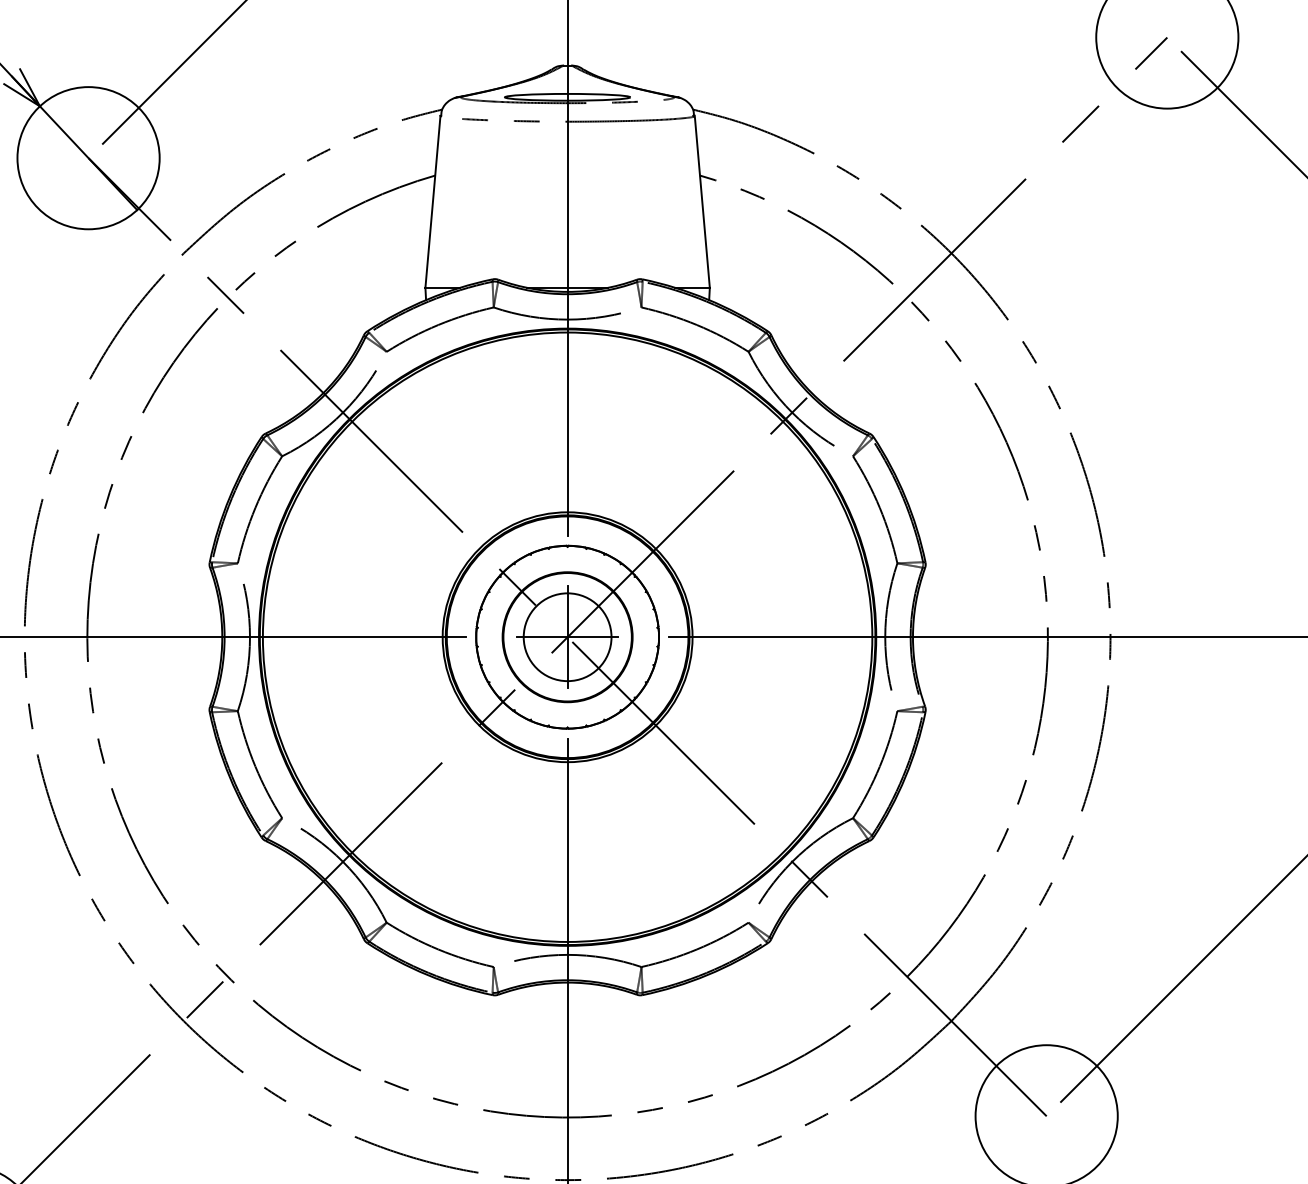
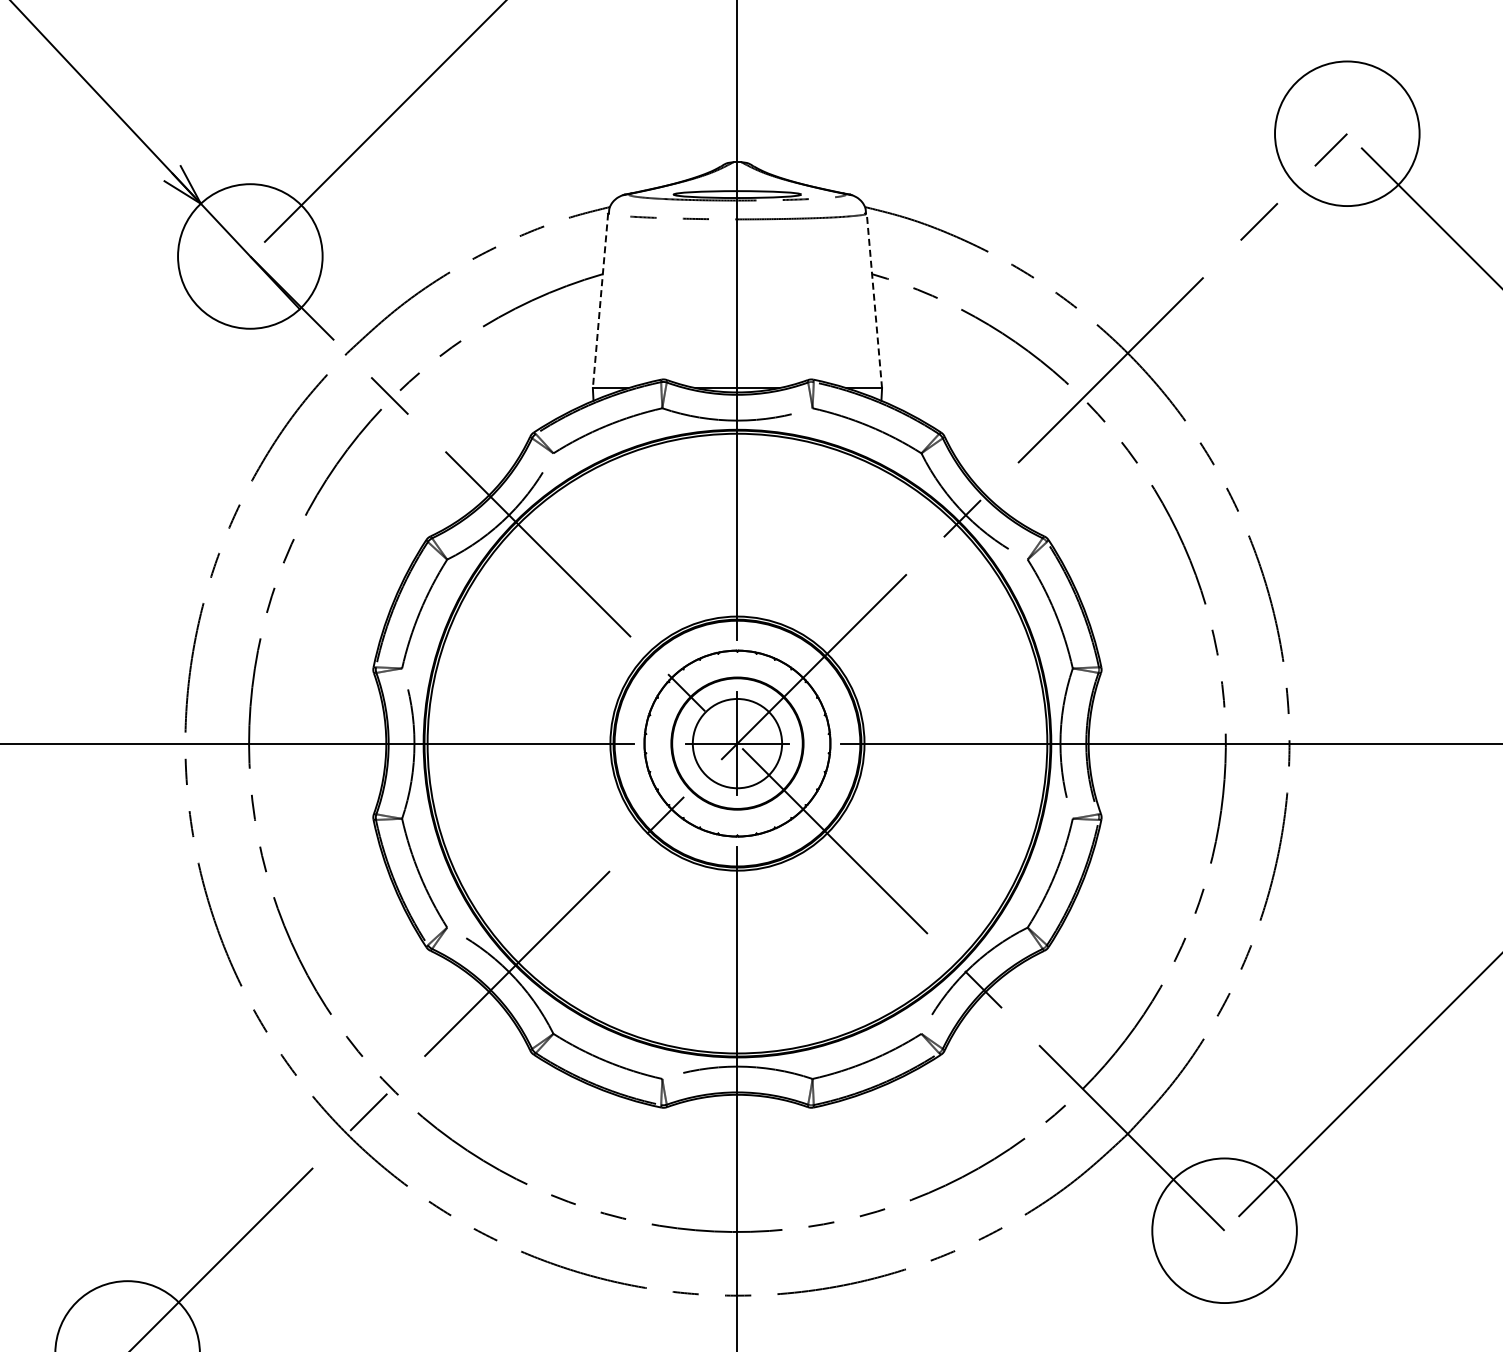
line: (432, 201) -> (600, 300), solid -> dashed
line: (702, 201) -> (874, 300), solid -> dashed

